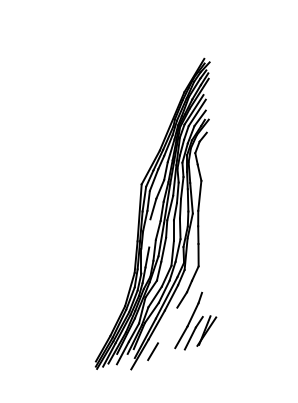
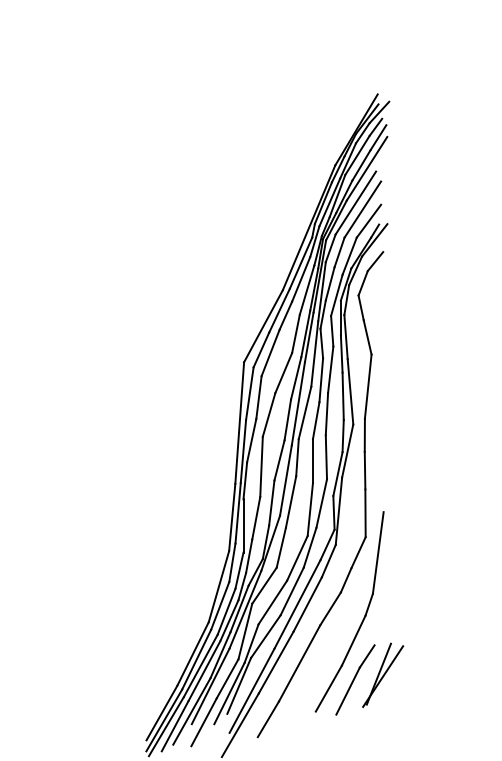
line: (149, 233) -> (260, 467), added
line: (204, 273) -> (378, 552), added
line: (167, 325) -> (299, 663), added

